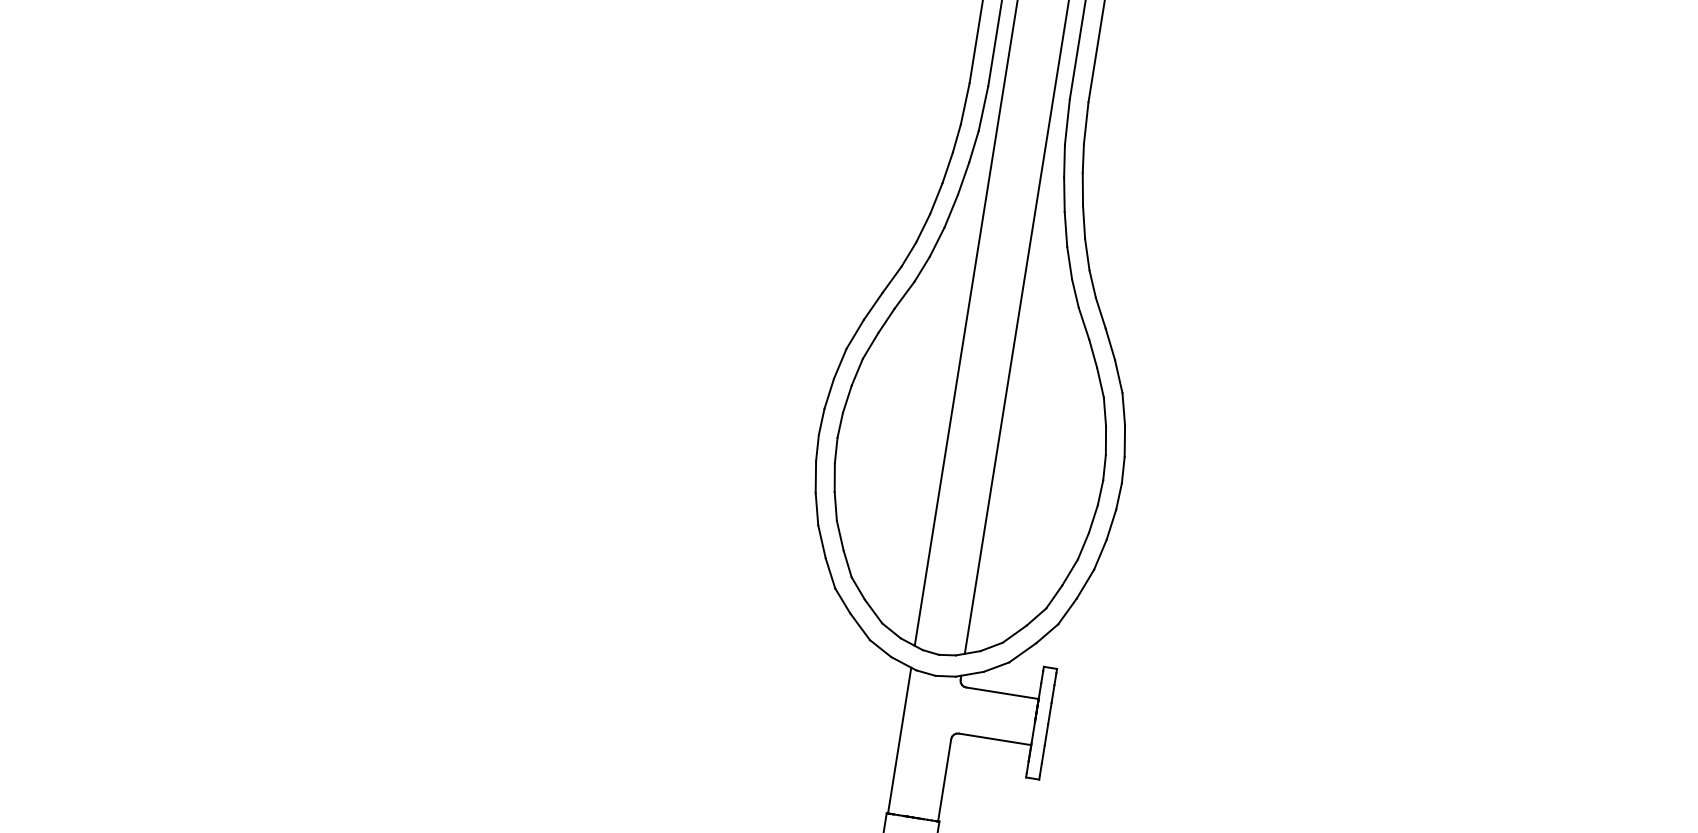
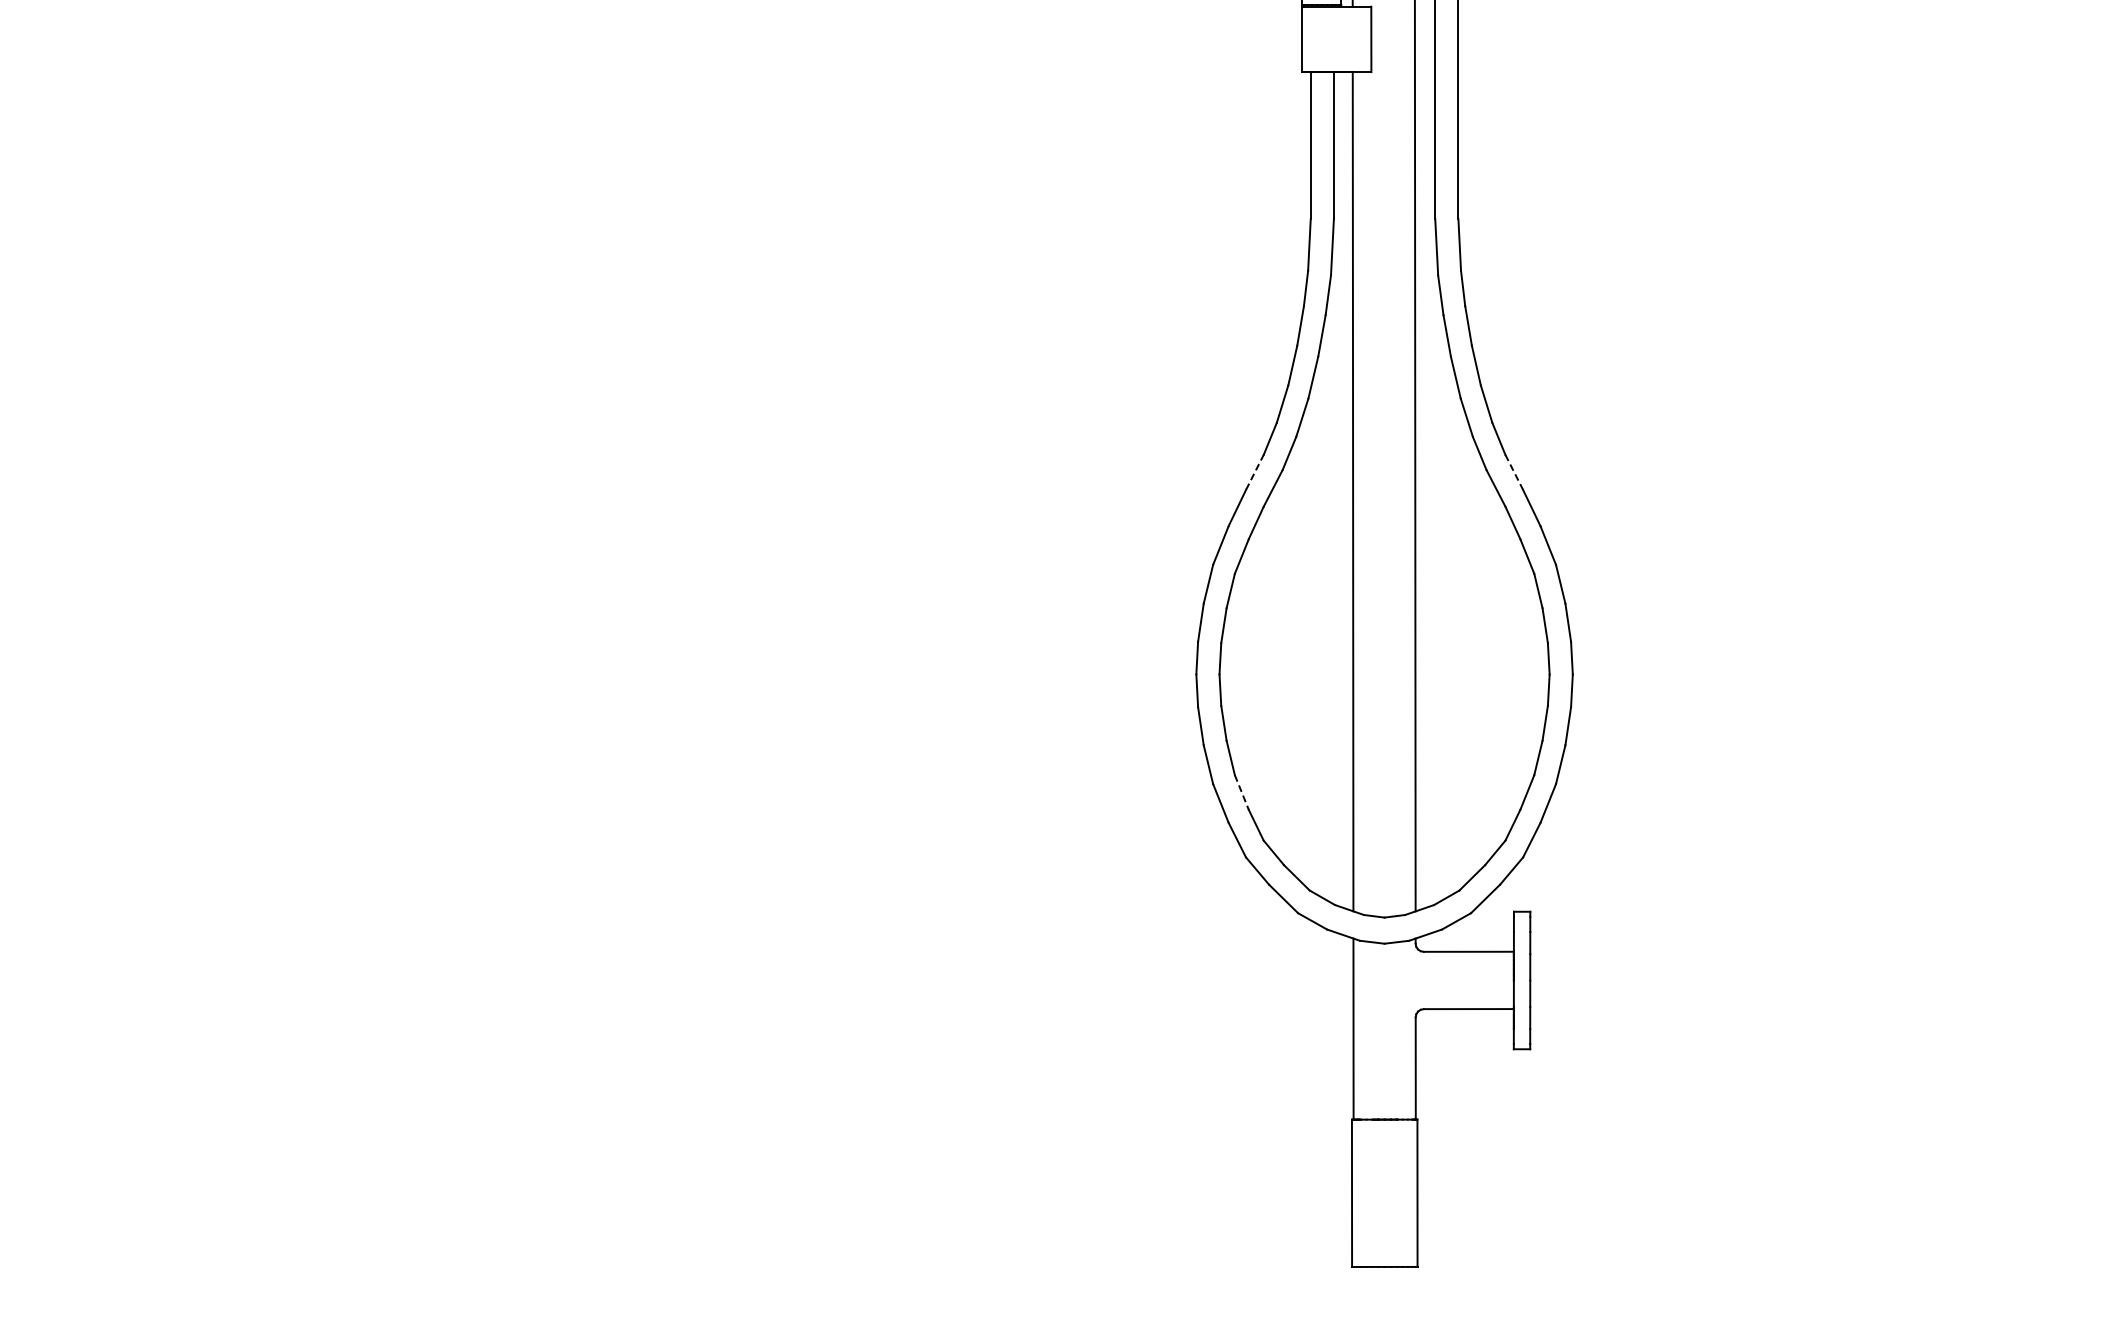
line: (891, 279) -> (1254, 472), solid -> dashed
line: (1100, 313) -> (1514, 472), solid -> dashed
line: (839, 535) -> (1241, 792), solid -> dashed

